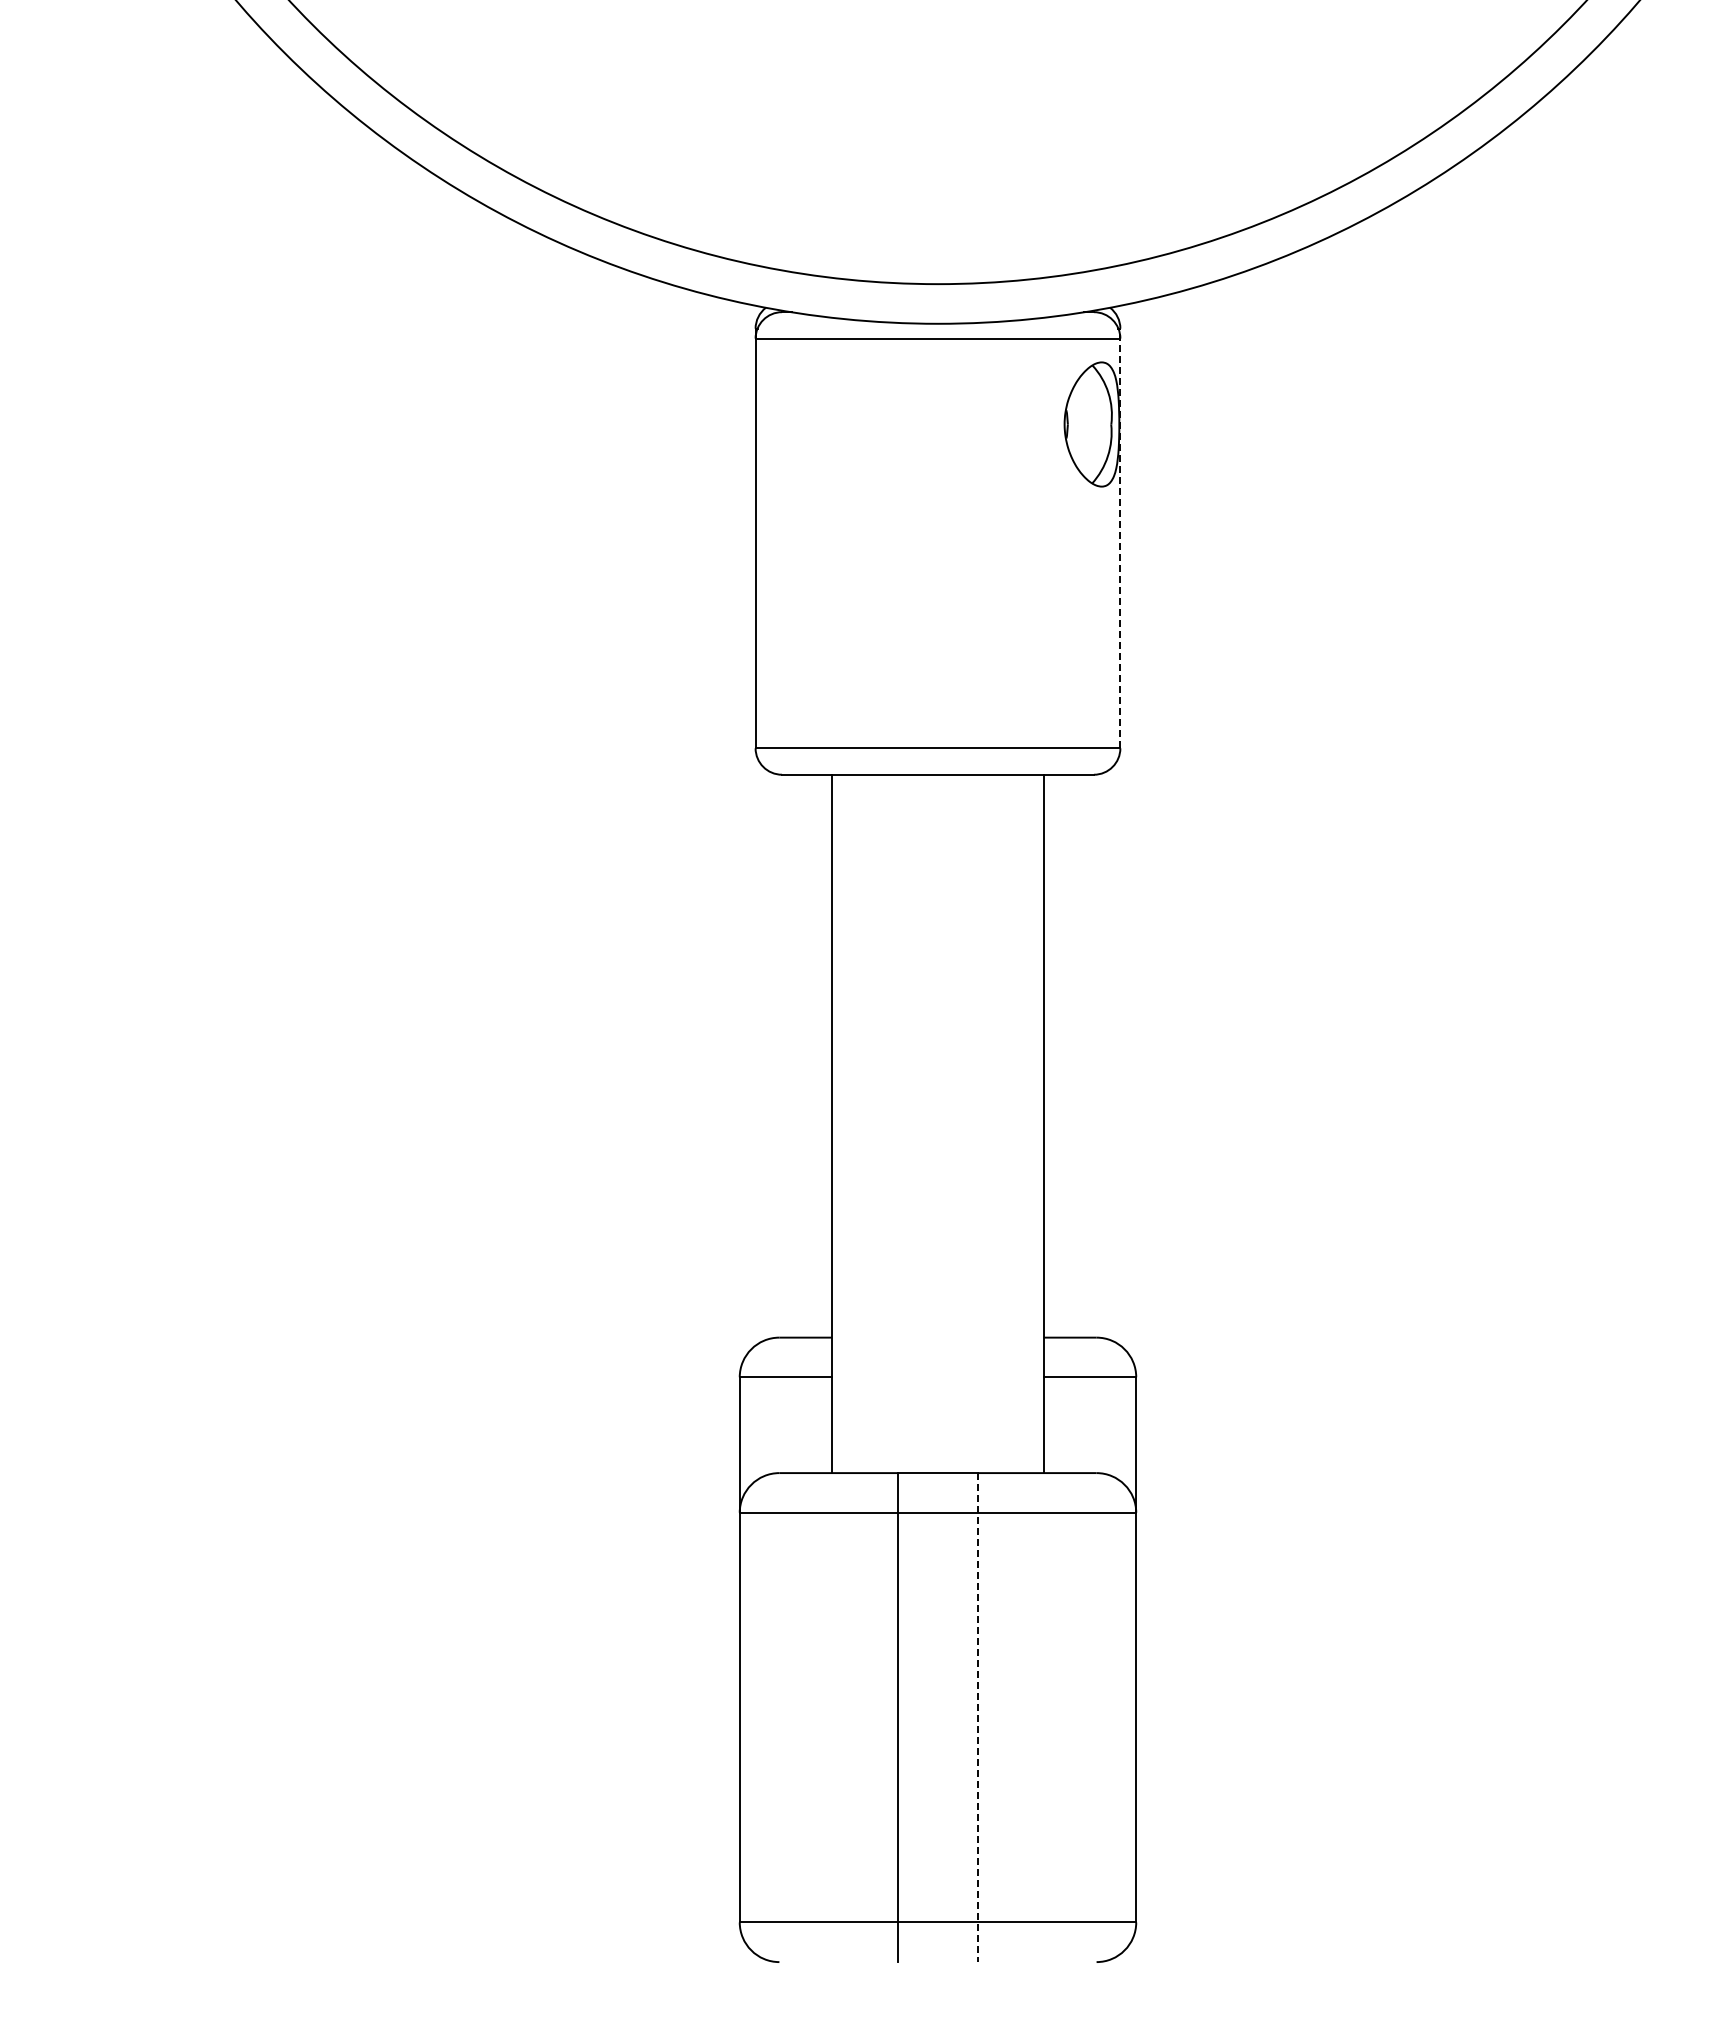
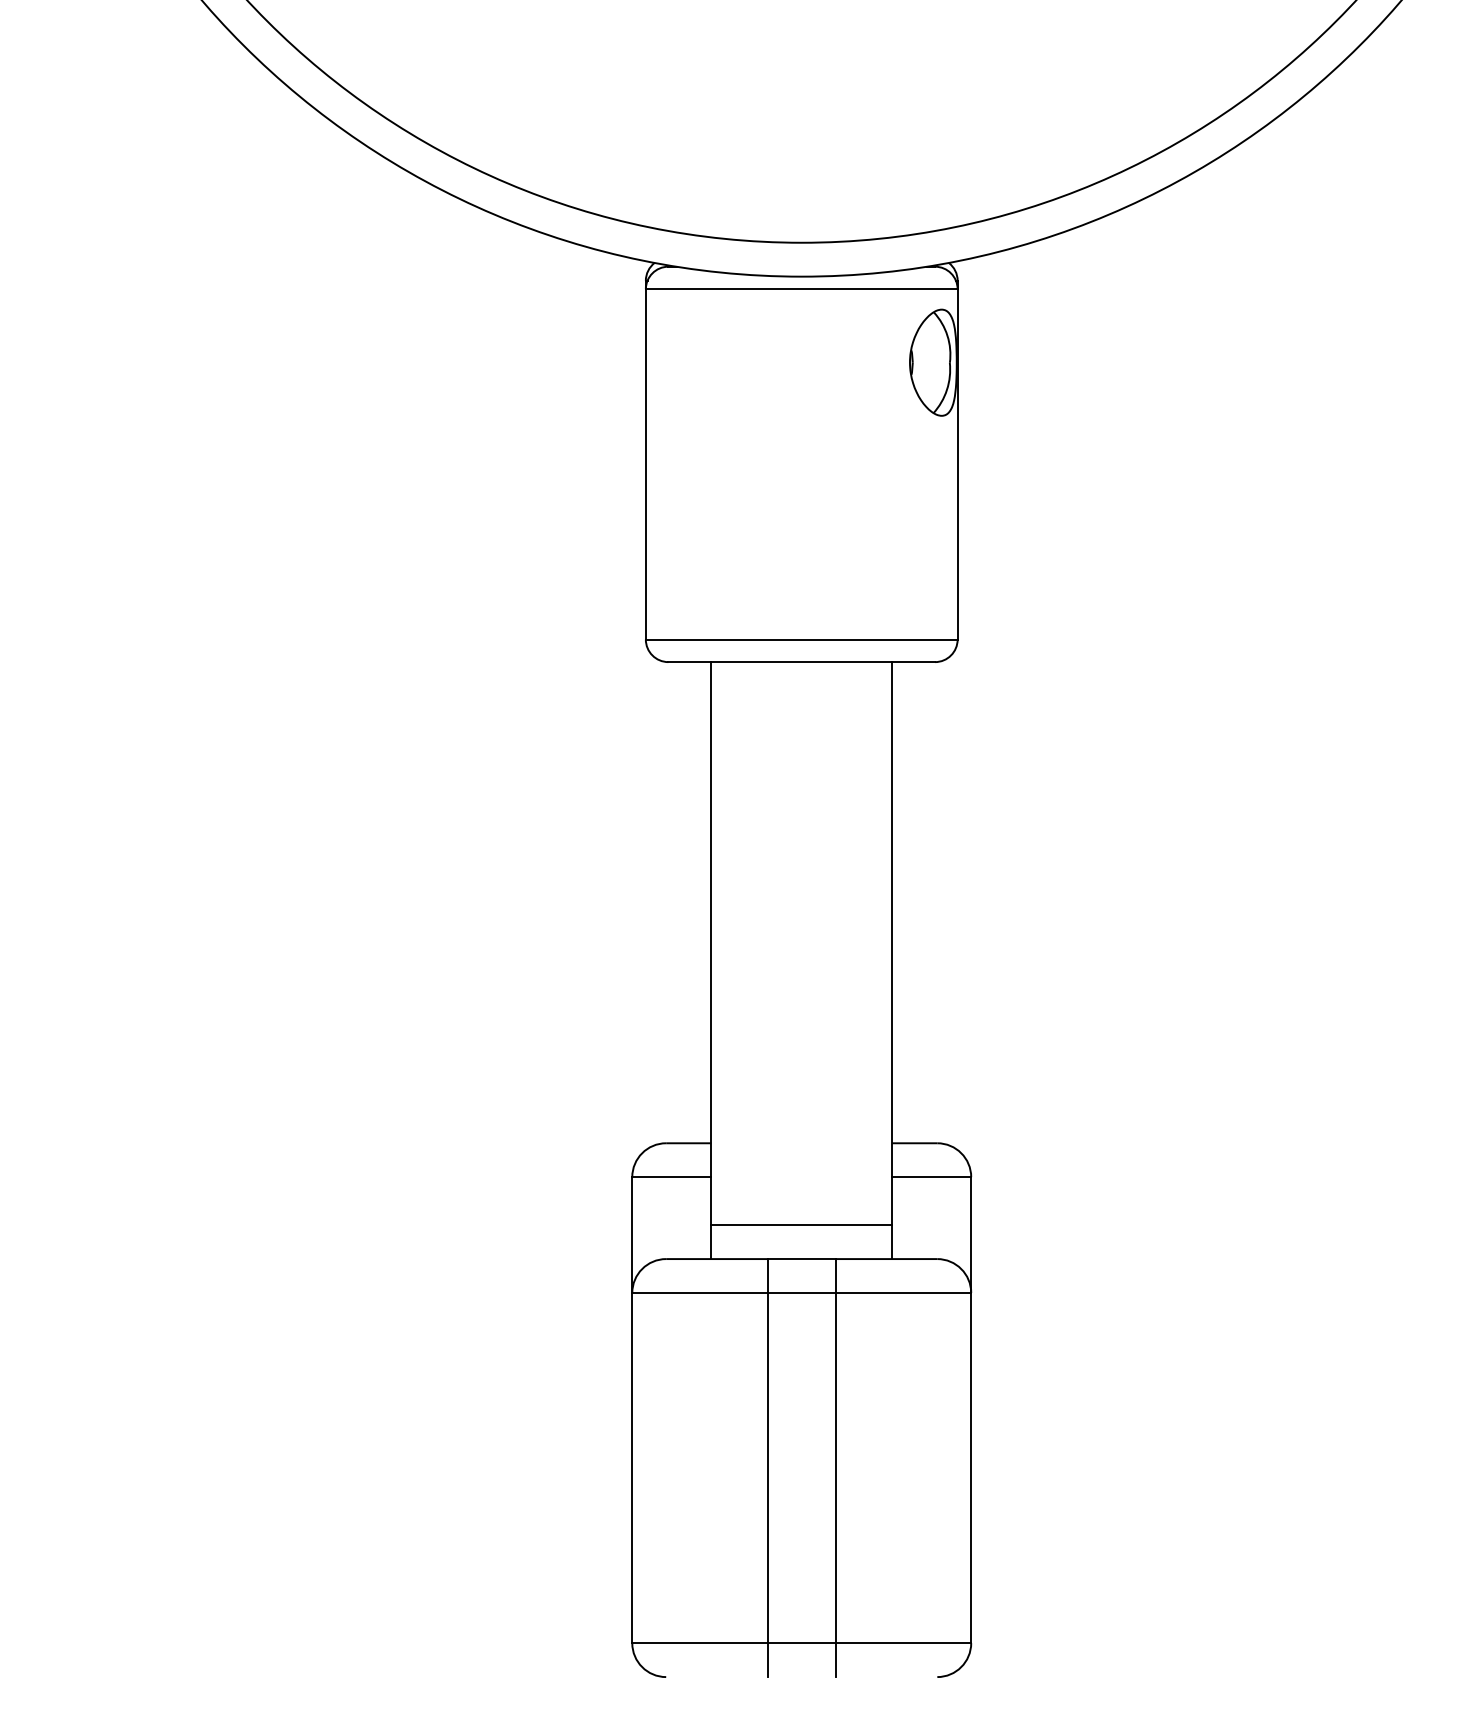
line: (1120, 538) -> (957, 460), dashed -> solid
line: (937, 1433) -> (801, 1225), added
line: (977, 1717) -> (835, 1467), dashed -> solid

